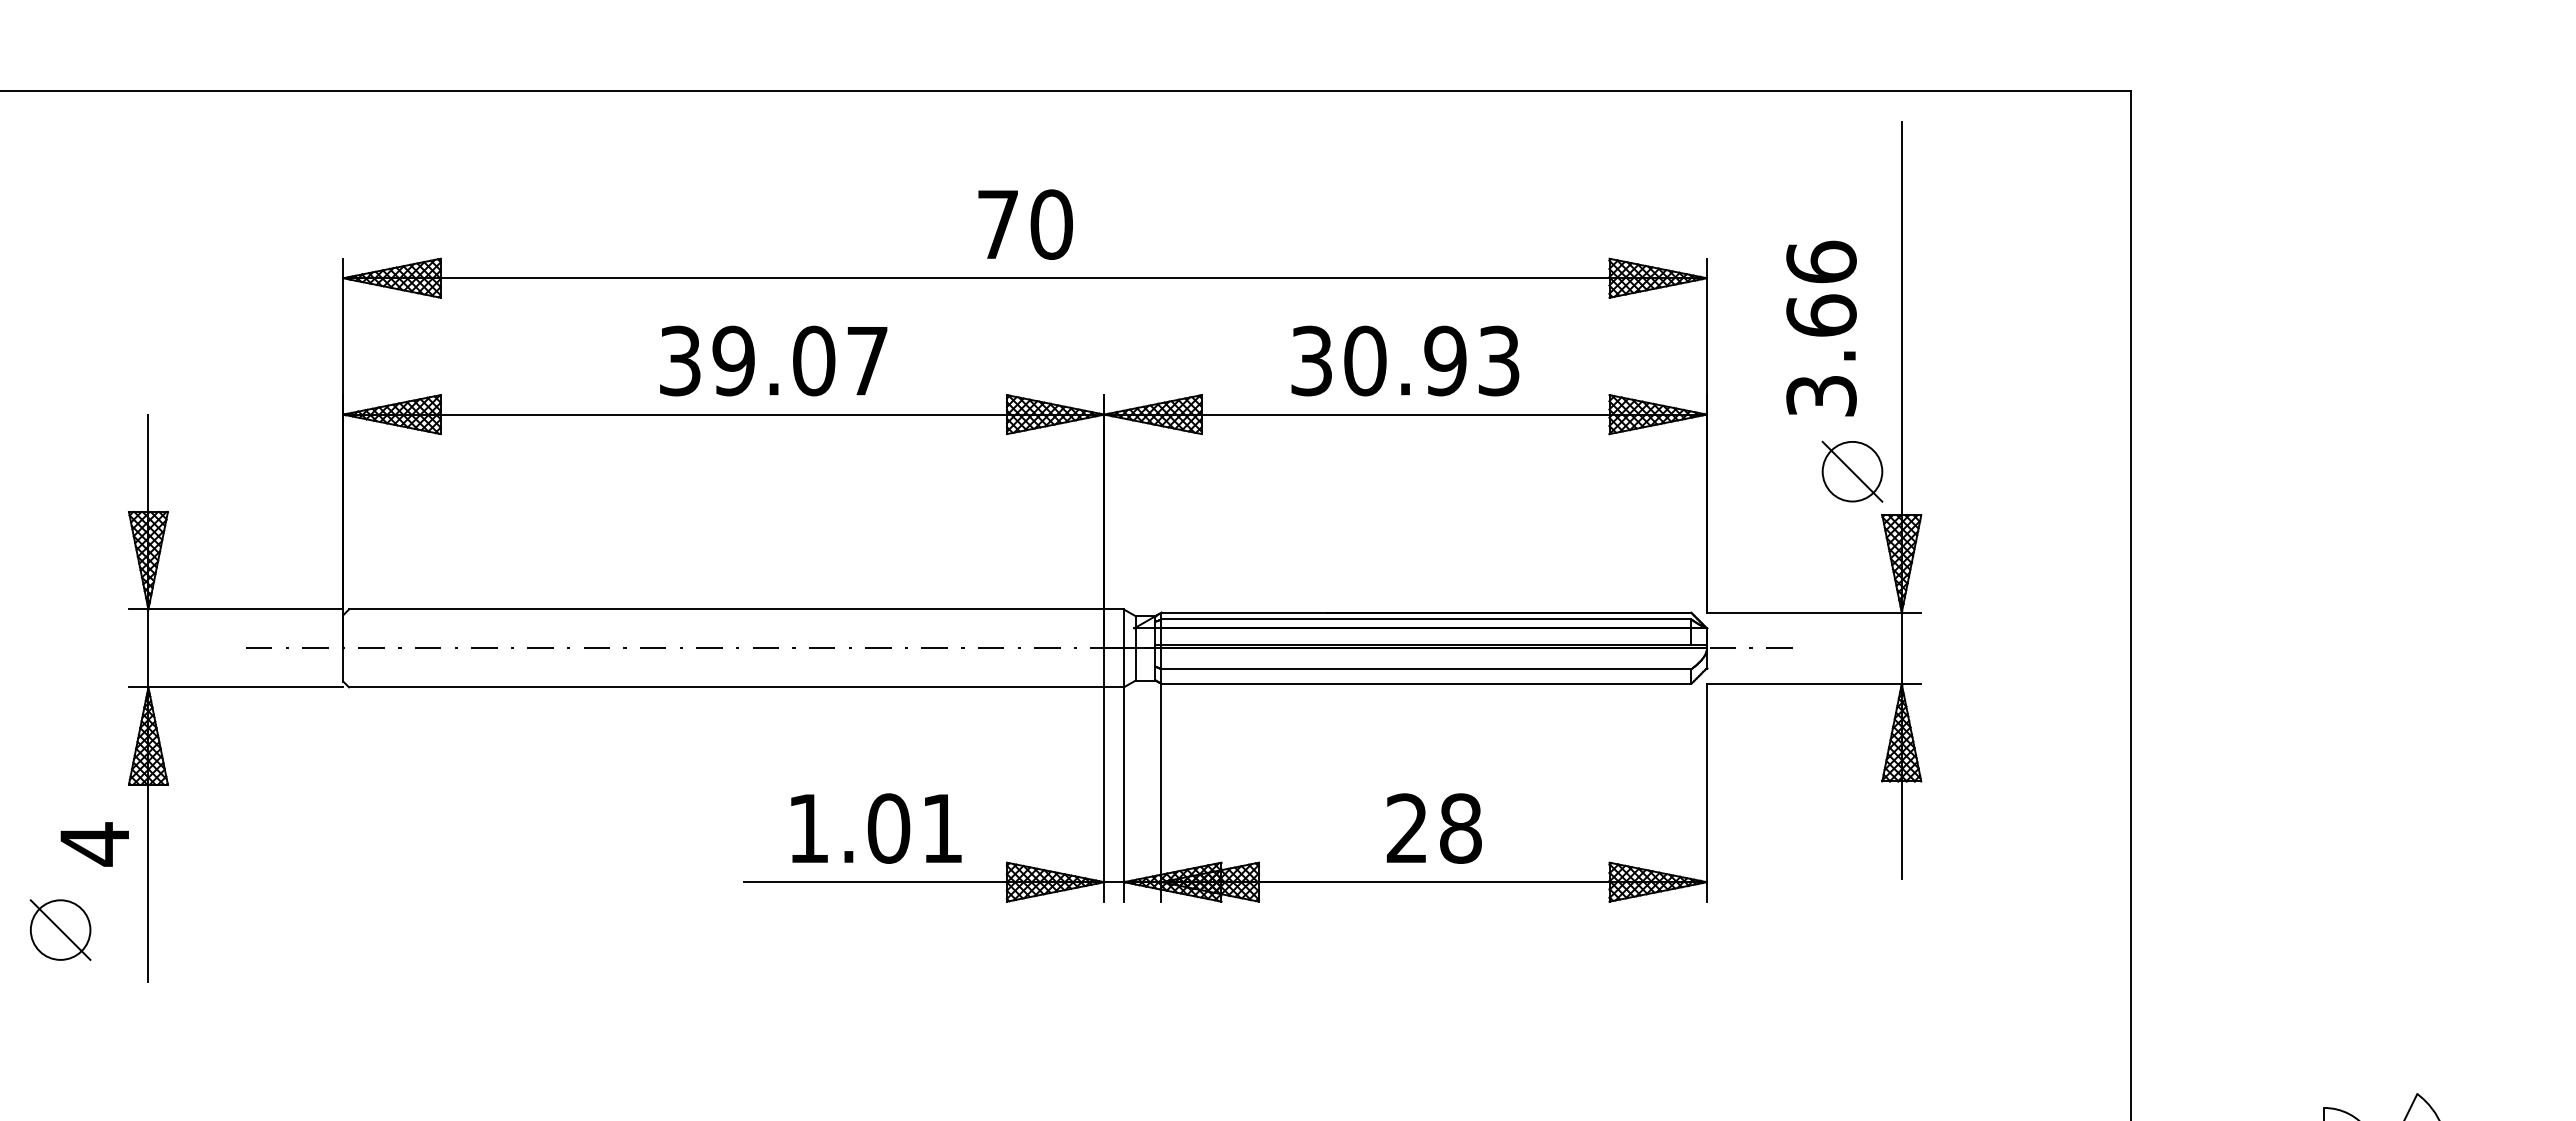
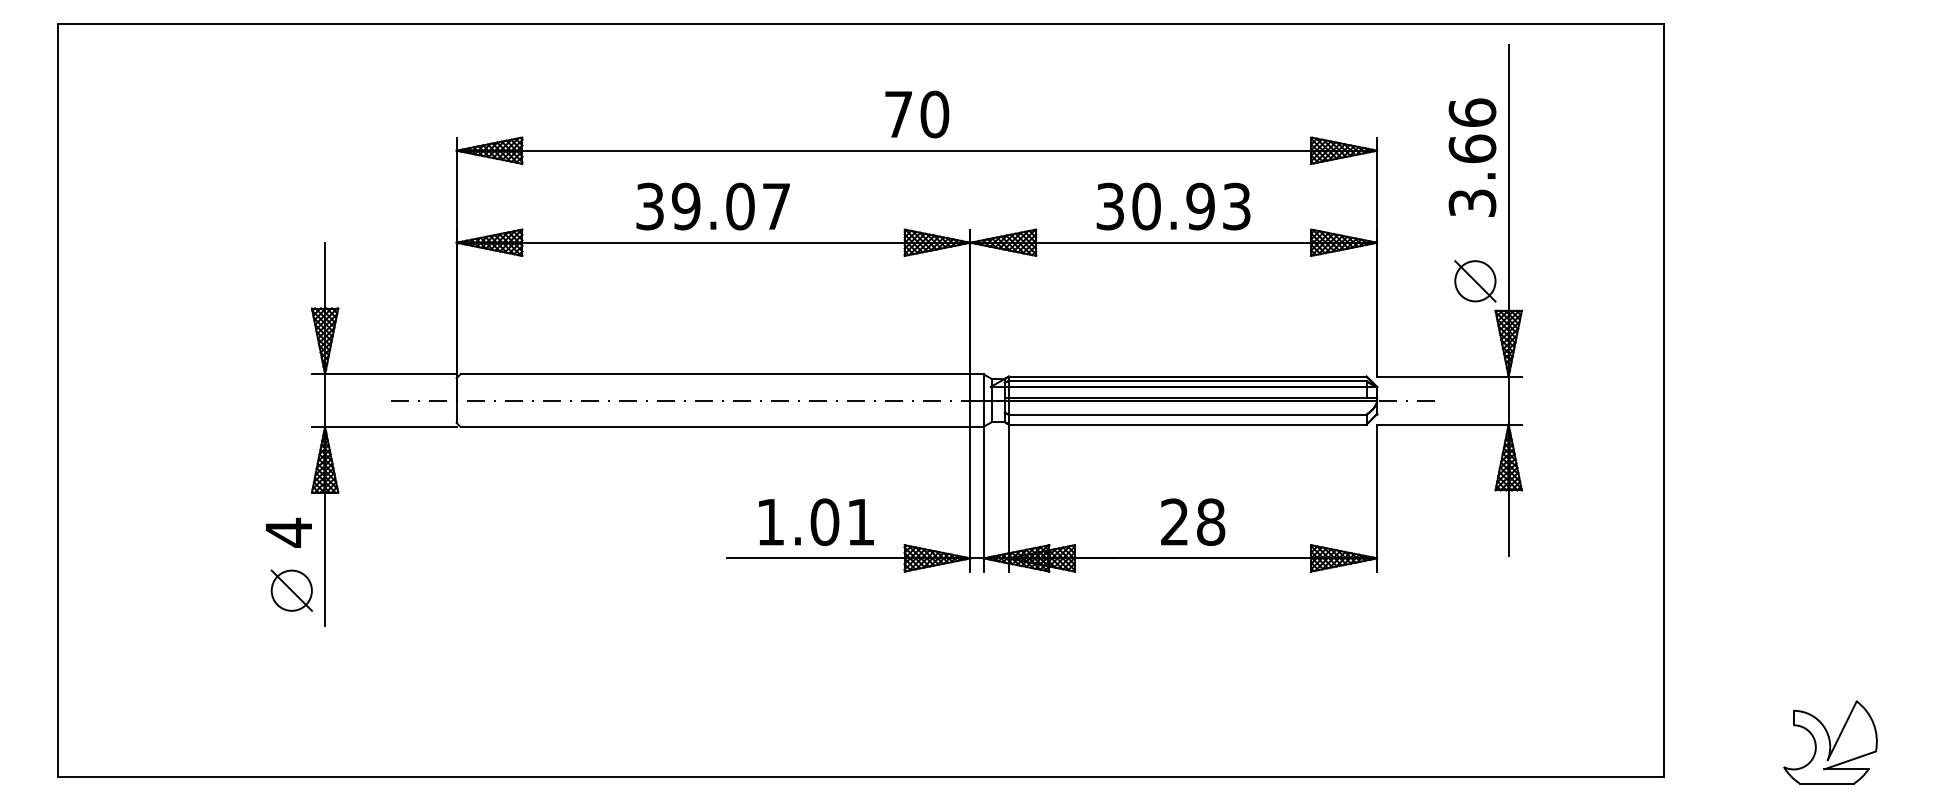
text: (1821, 328) -> (1472, 157), moved
text: (772, 360) -> (712, 206), moved
part: (60, 929) -> (291, 590), moved

